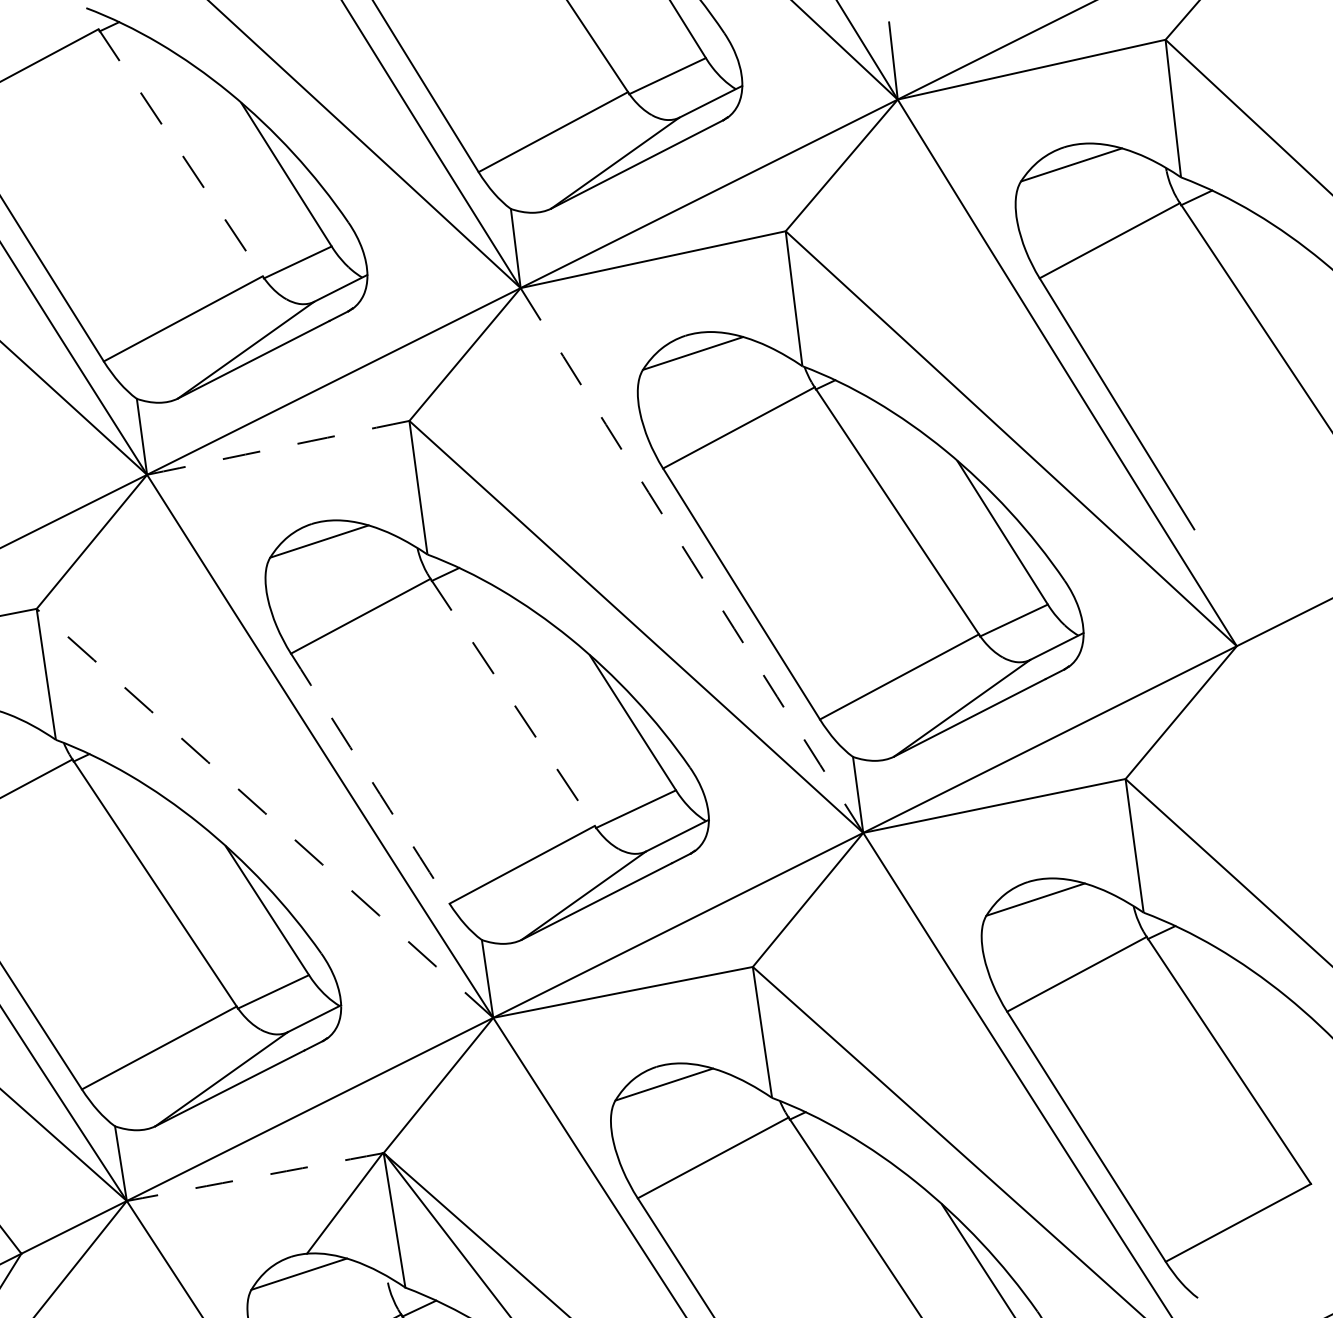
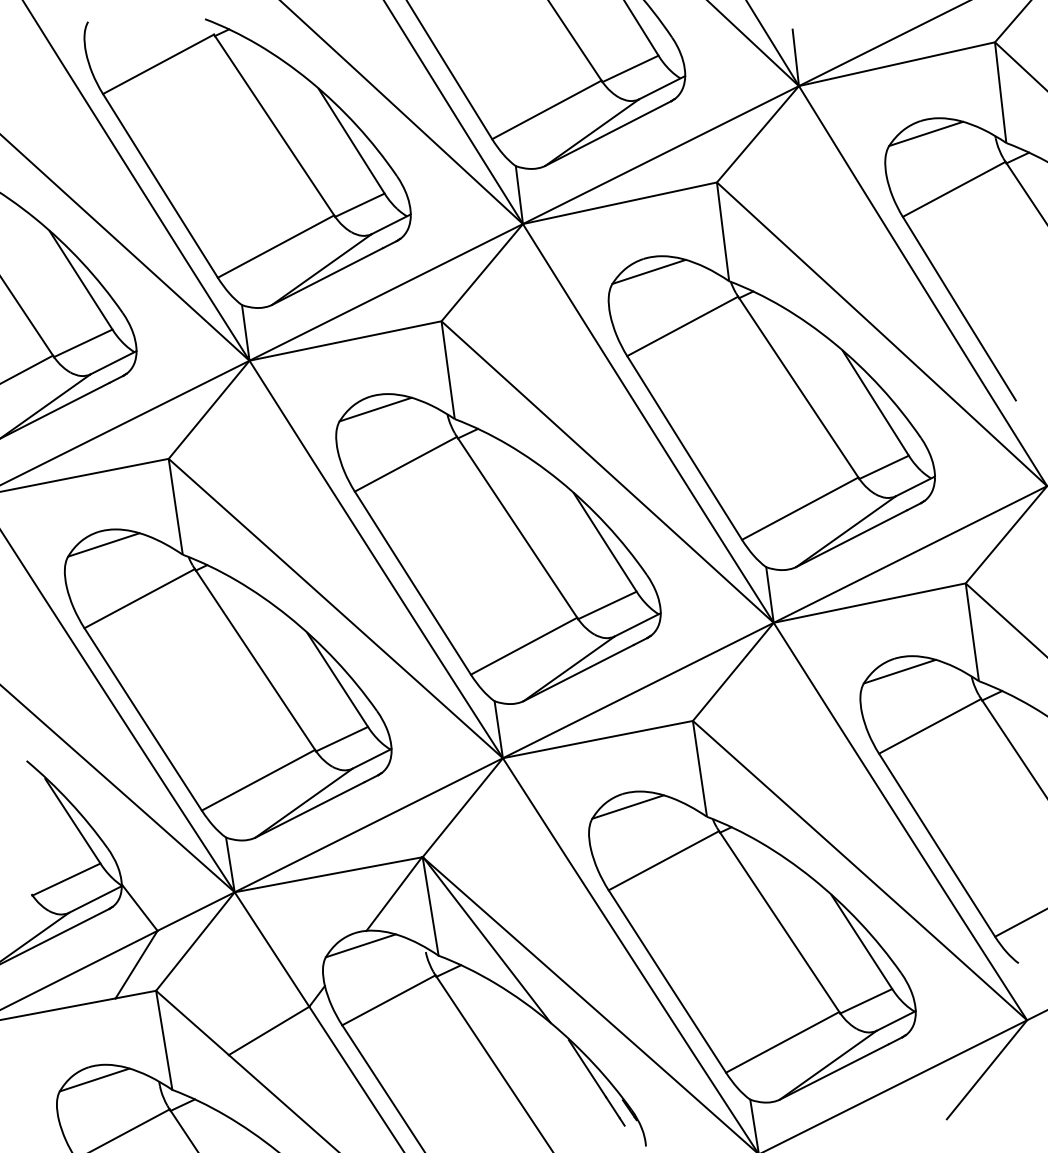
line: (181, 153) -> (274, 125), dashed -> solid
arc: (278, 447) -> (345, 340), dashed -> solid
arc: (692, 560) -> (648, 423), dashed -> solid
line: (513, 702) -> (517, 527), dashed -> solid
arc: (369, 779) -> (412, 583), dashed -> solid
arc: (264, 813) -> (335, 608), dashed -> solid
arc: (254, 1176) -> (328, 874), dashed -> solid

